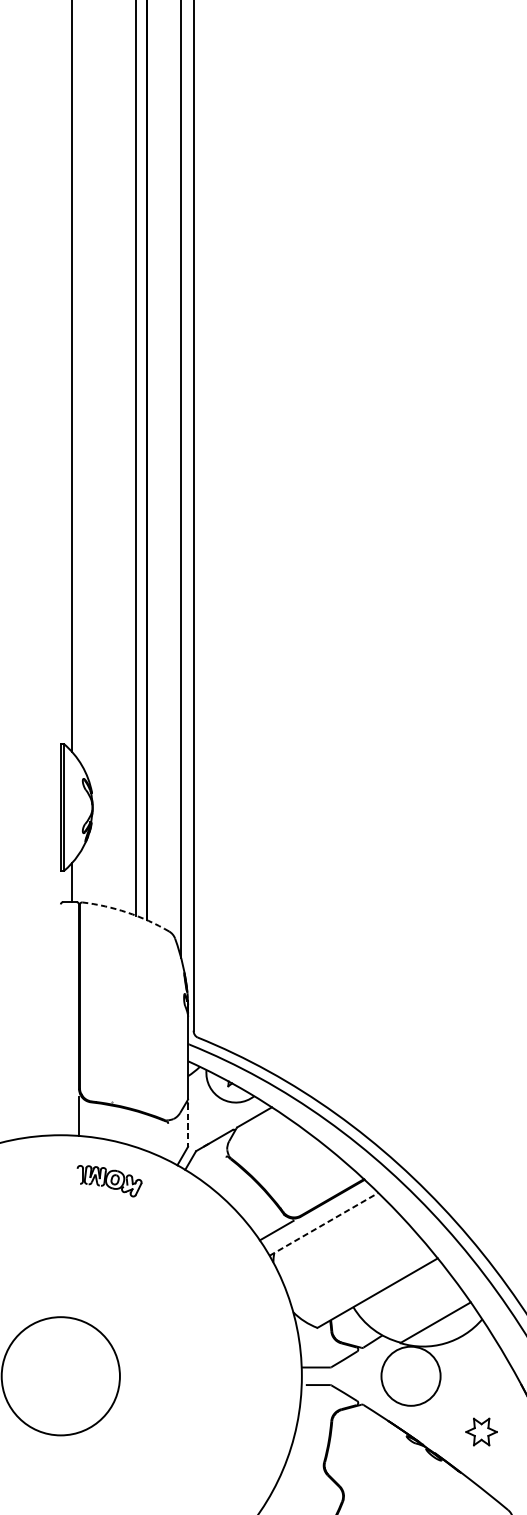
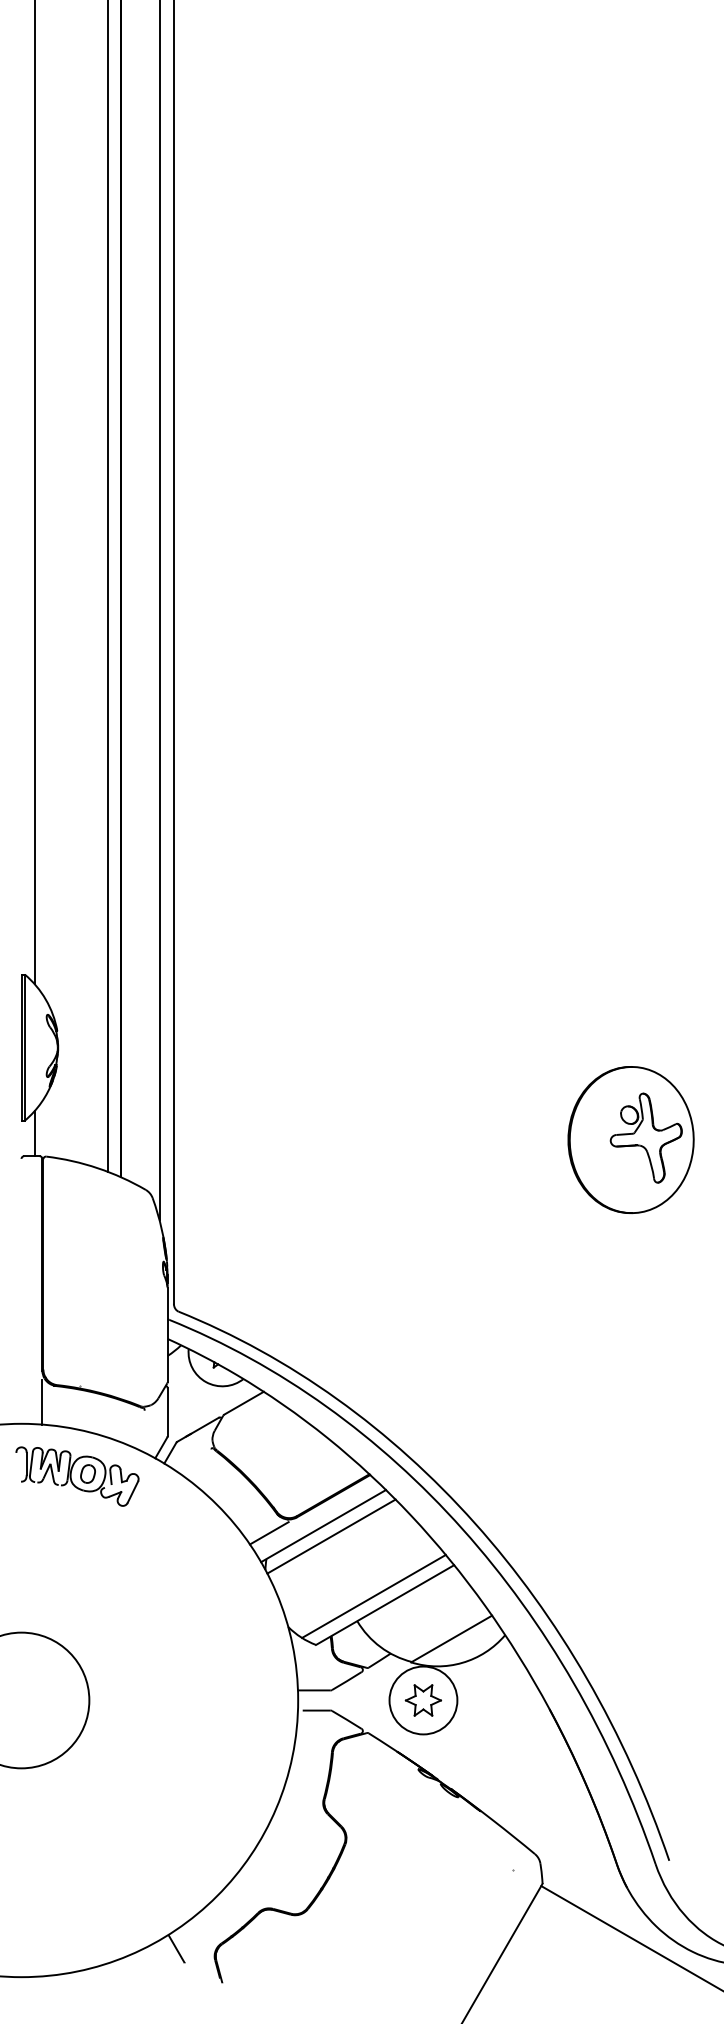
arc: (127, 912) -> (97, 1168), dashed -> solid
line: (188, 1125) -> (167, 1412), dashed -> solid
part: (109, 1181) -> (77, 1476), size x1.67
line: (324, 1223) -> (324, 1525), dashed -> solid
line: (330, 1233) -> (331, 1536), added
line: (367, 1284) -> (373, 1595), added
part: (481, 1432) -> (423, 1700), moved

